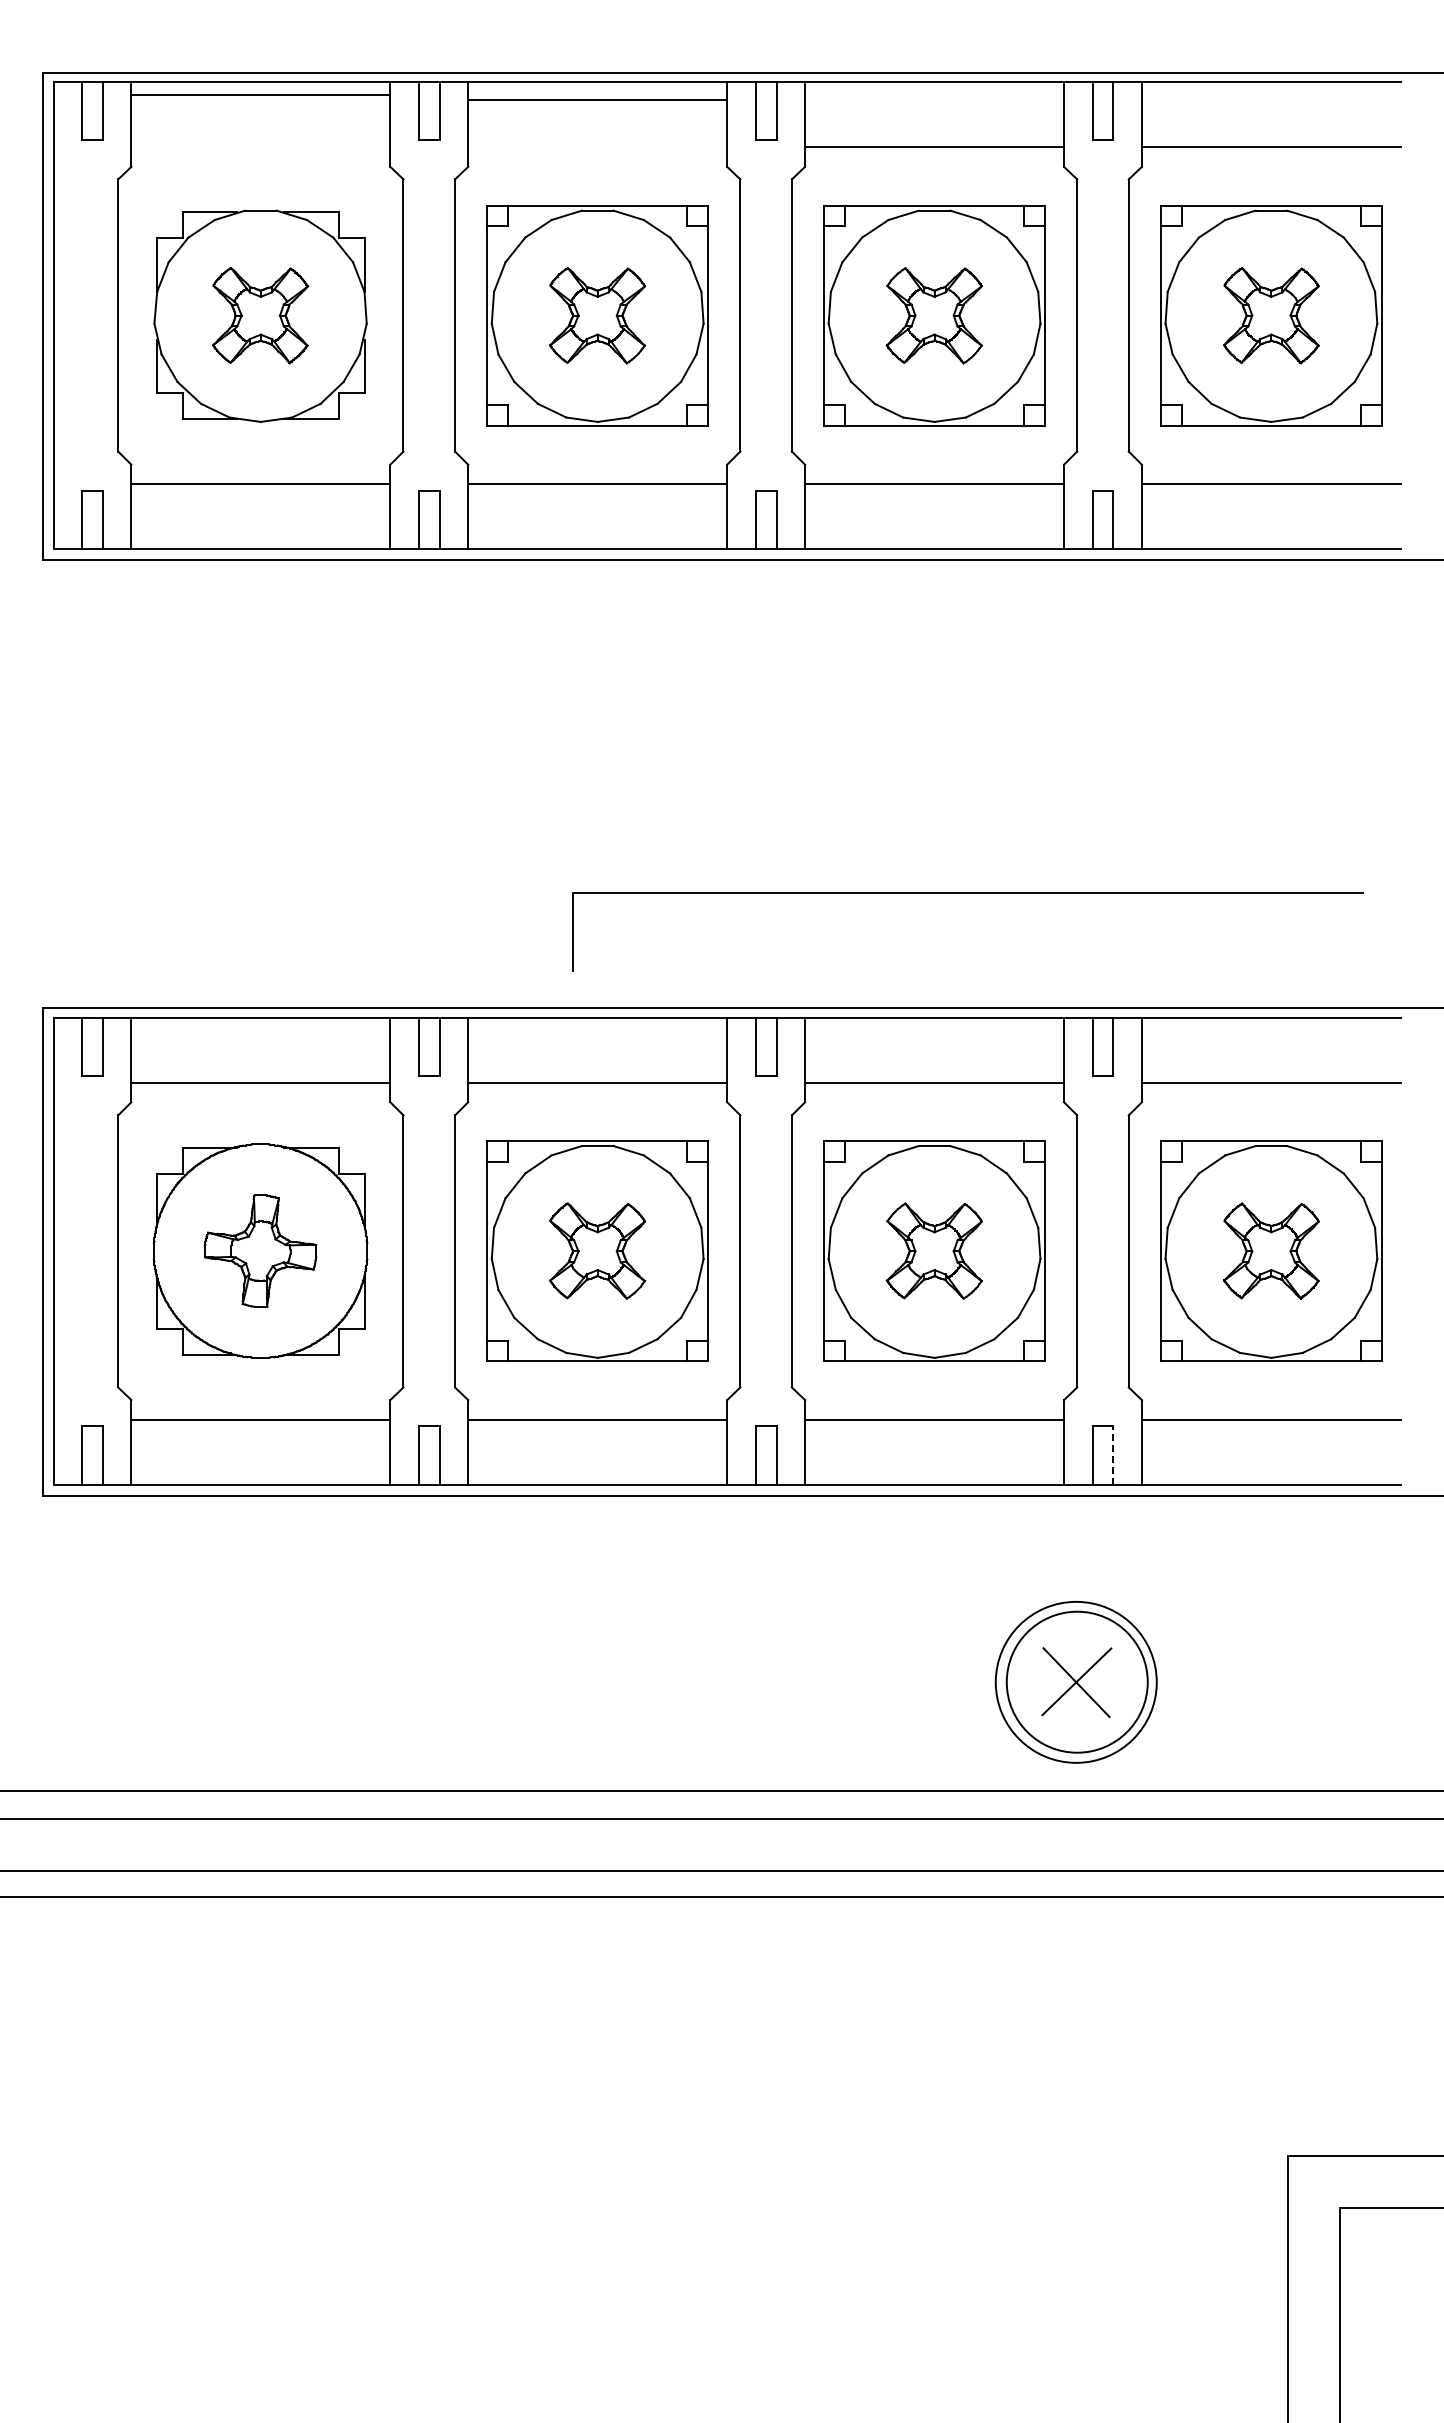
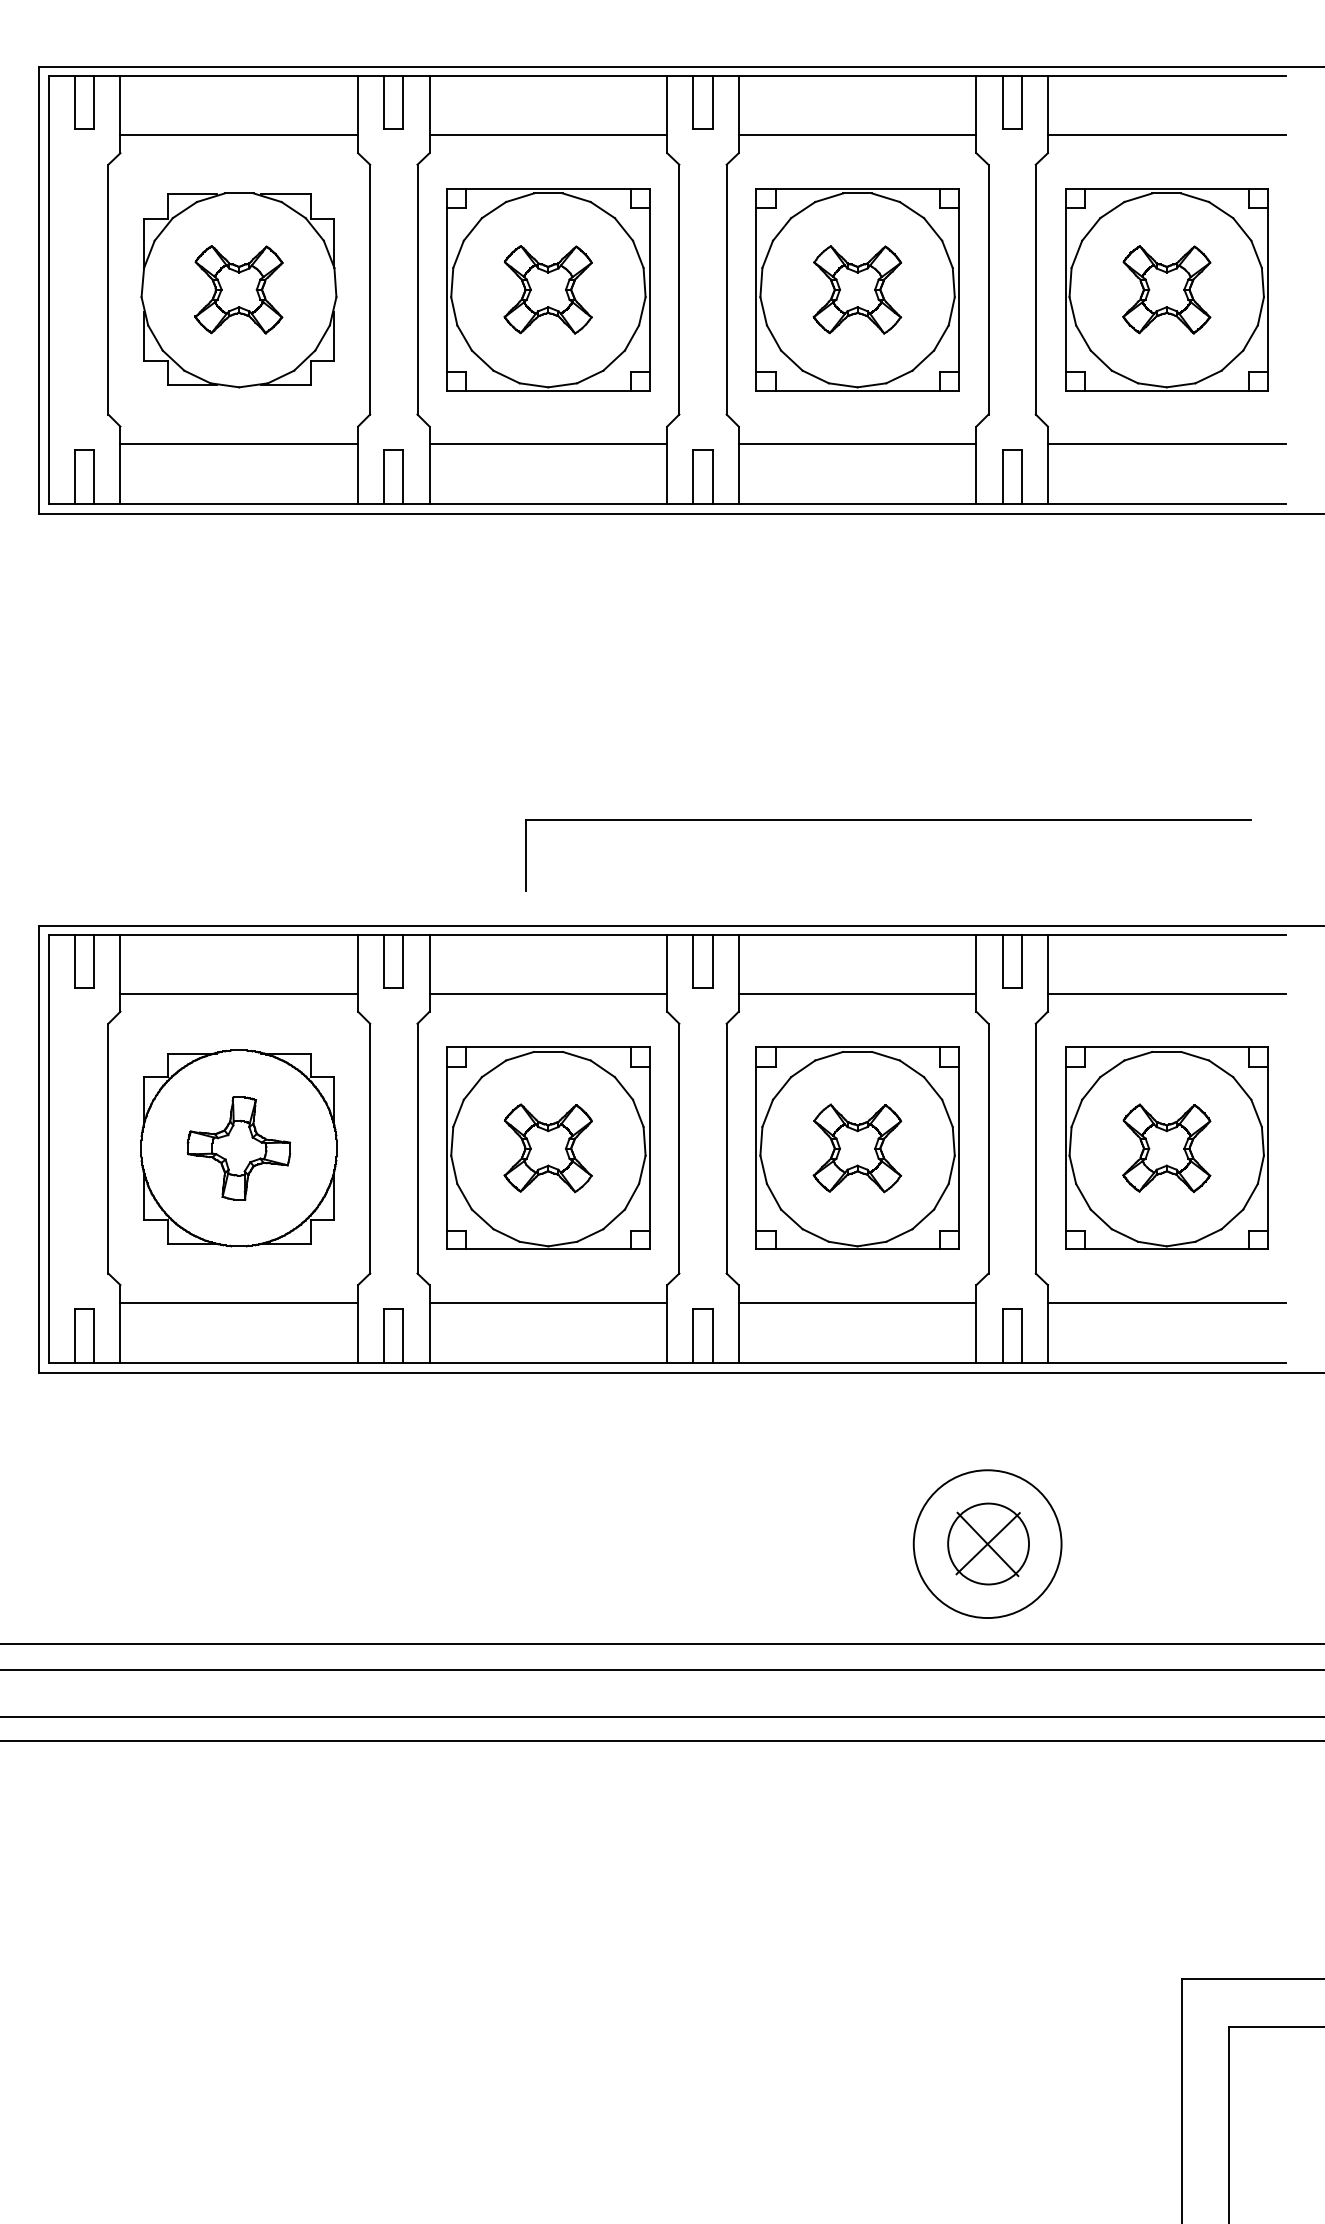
line: (260, 95) -> (238, 135), moved
line: (597, 100) -> (548, 135), moved
line: (1113, 1455) -> (1021, 1335), dashed -> solid
circle: (1077, 1682) -> (988, 1544), size x0.62

